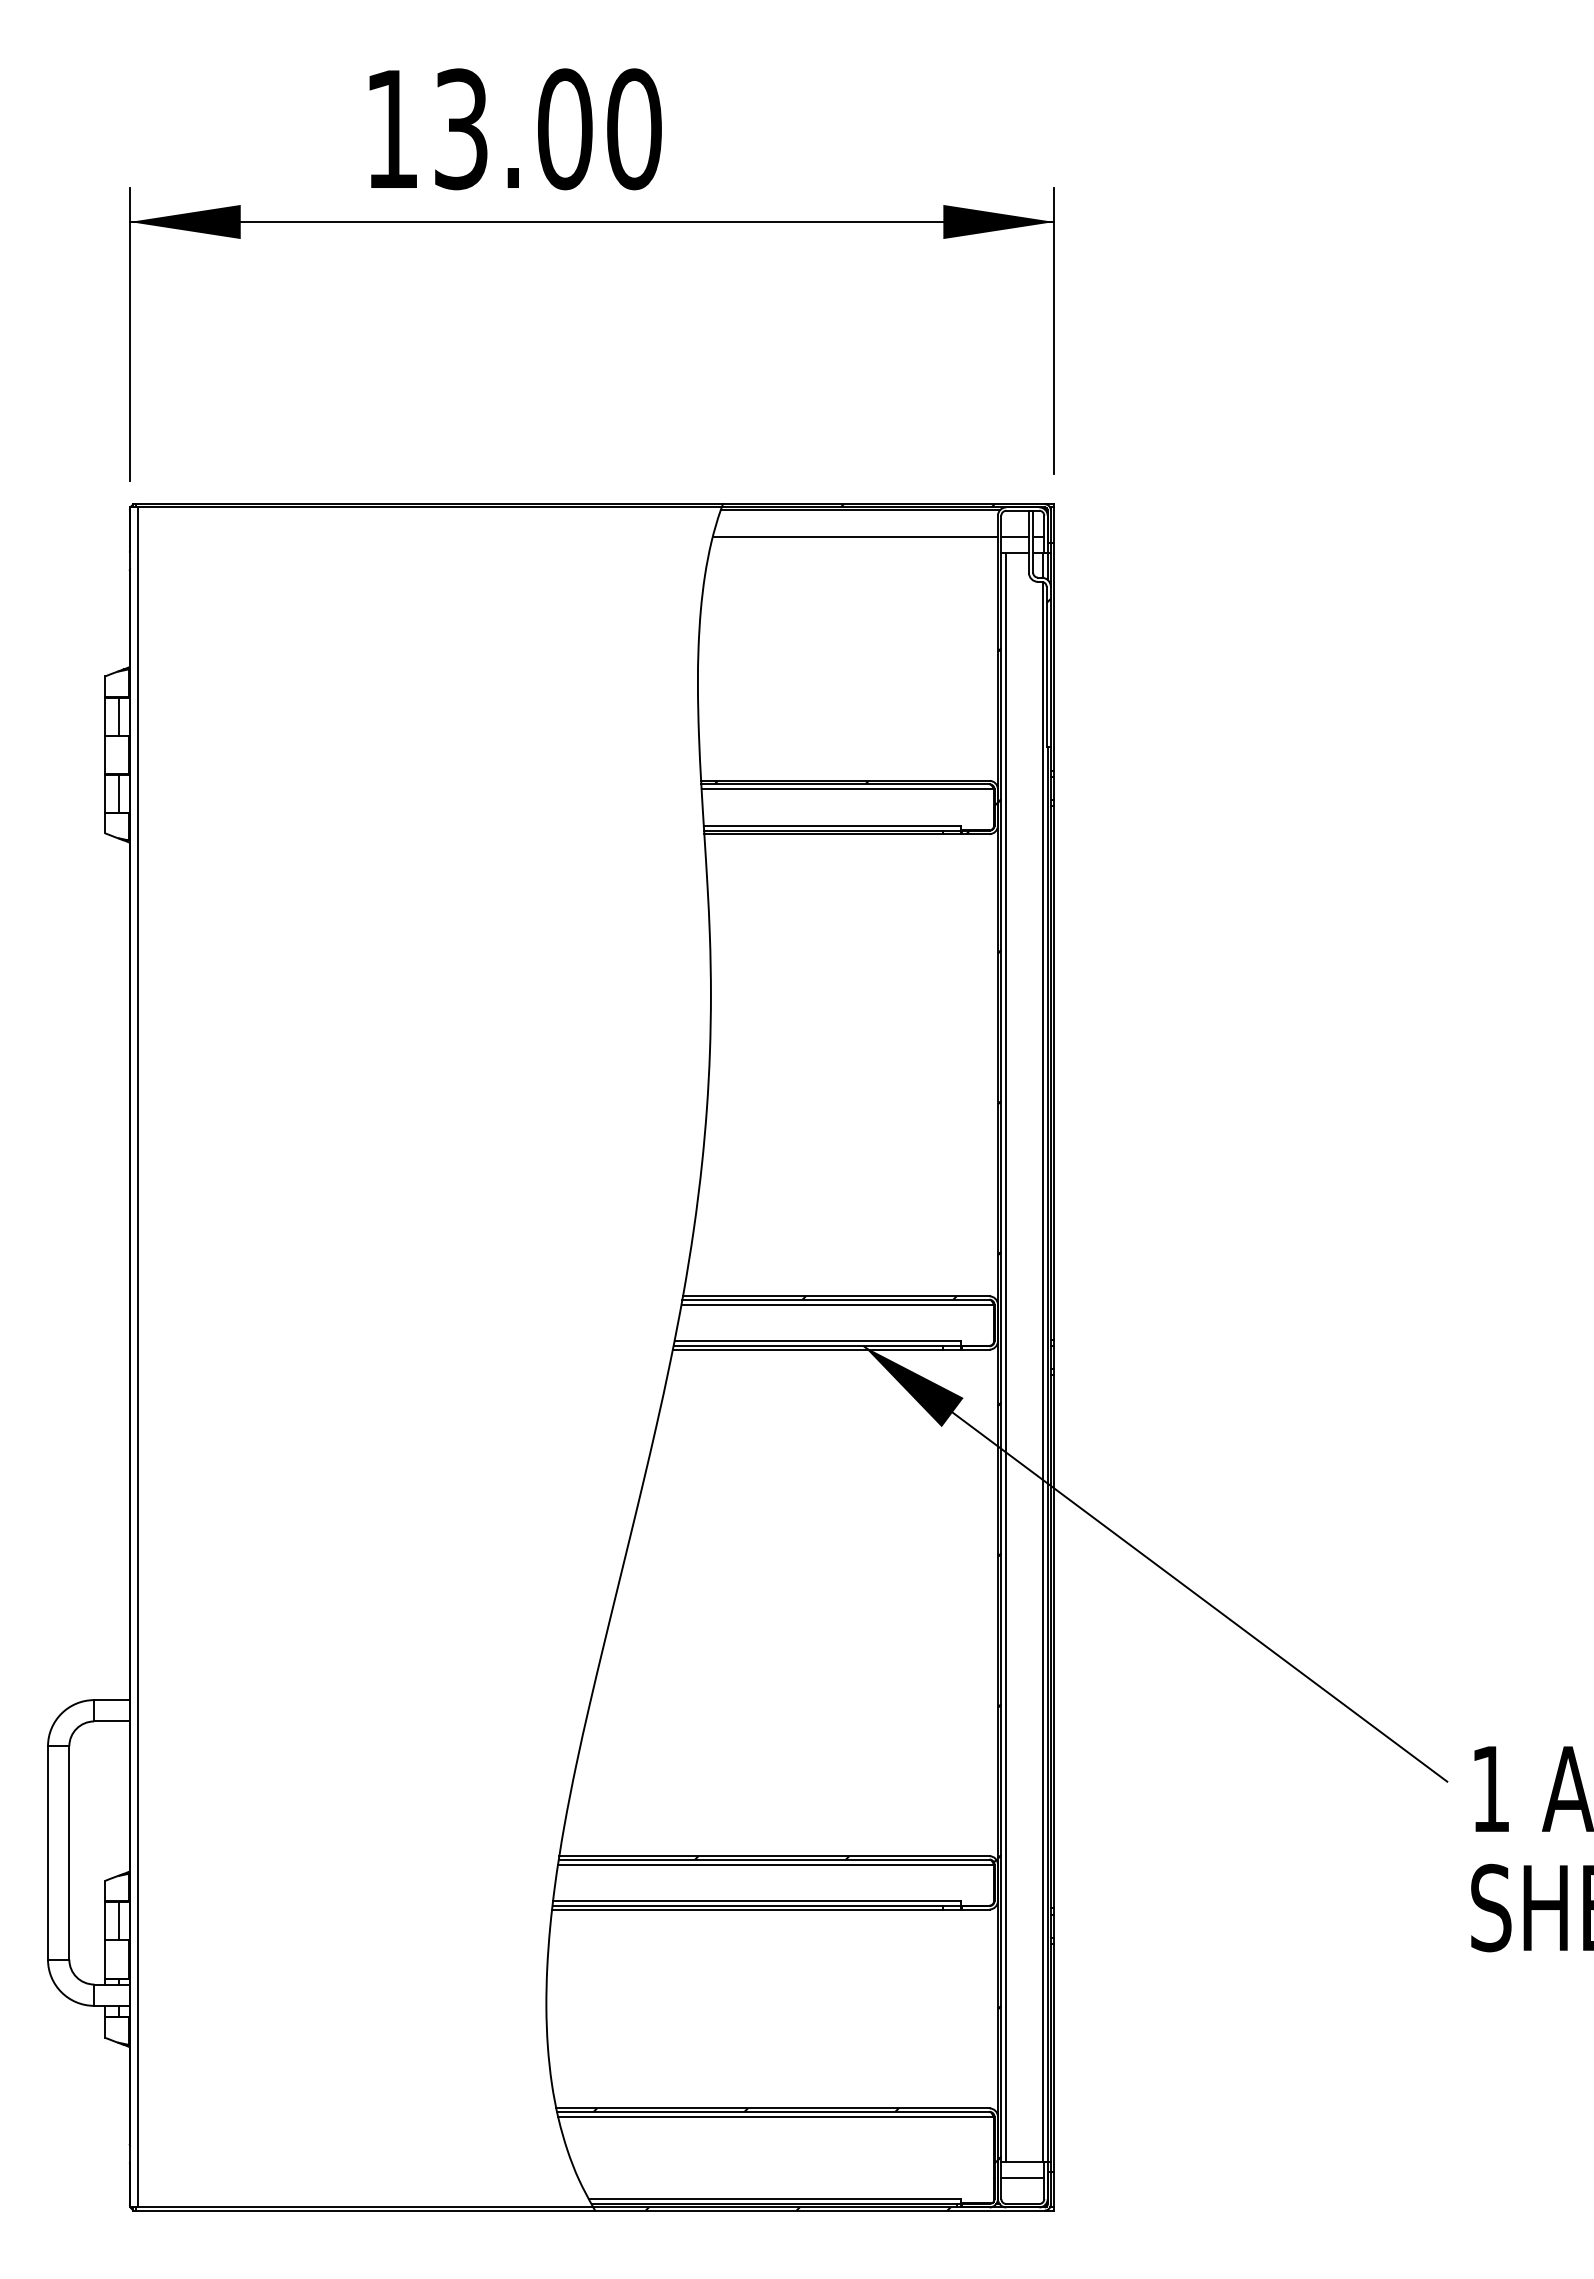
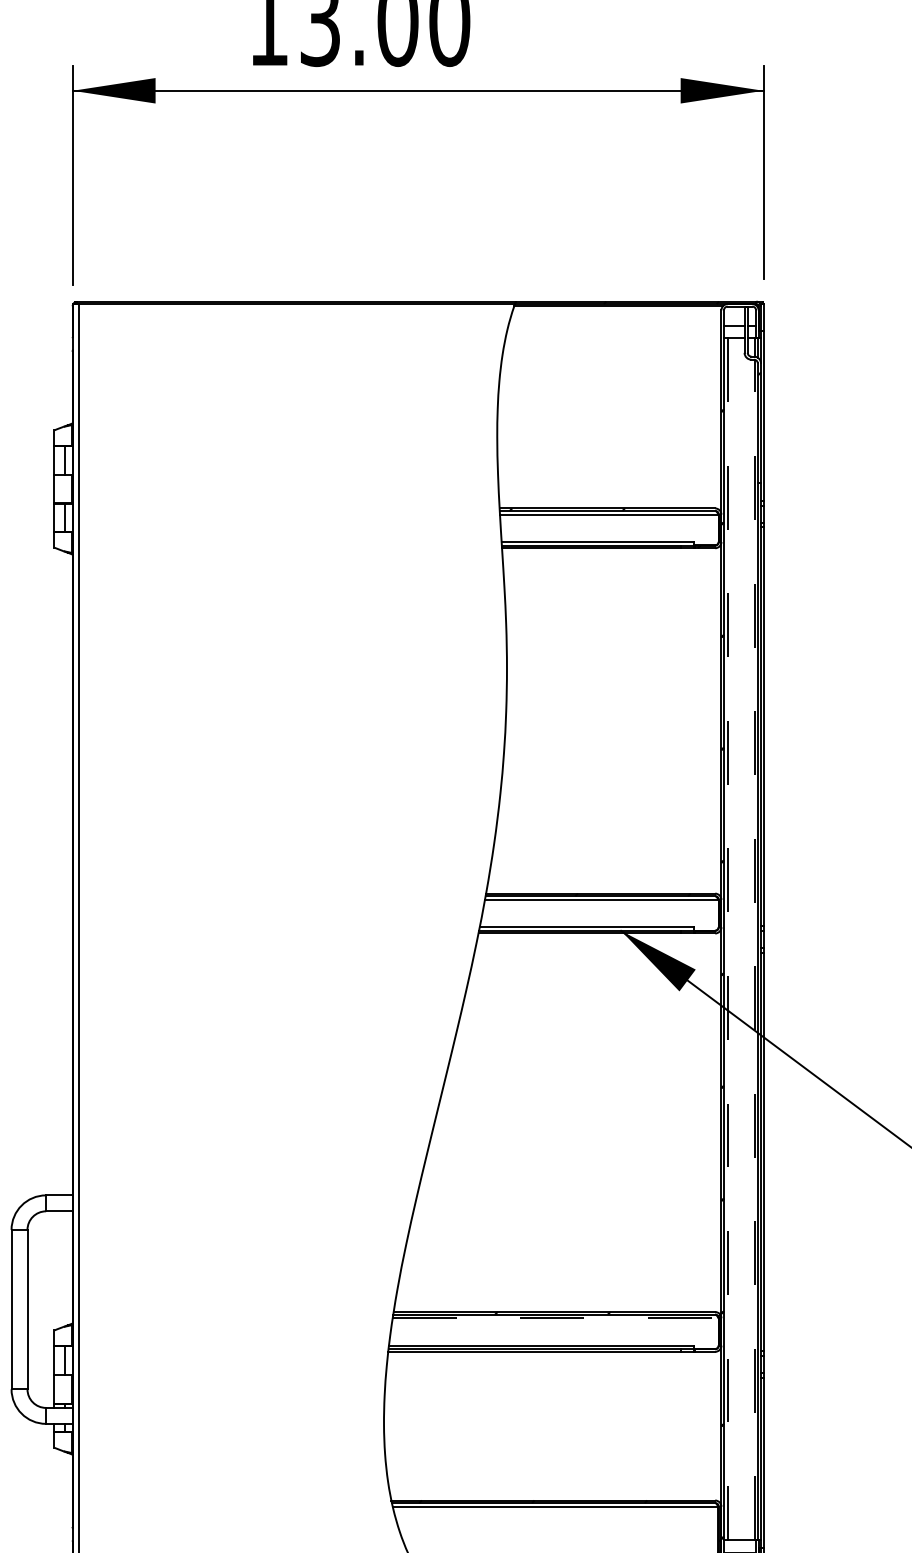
line: (855, 536) -> (615, 325), removed
line: (1006, 1357) -> (727, 939), solid -> dashed
line: (1042, 1371) -> (754, 949), solid -> dashed
line: (776, 1864) -> (555, 1318), solid -> dashed

